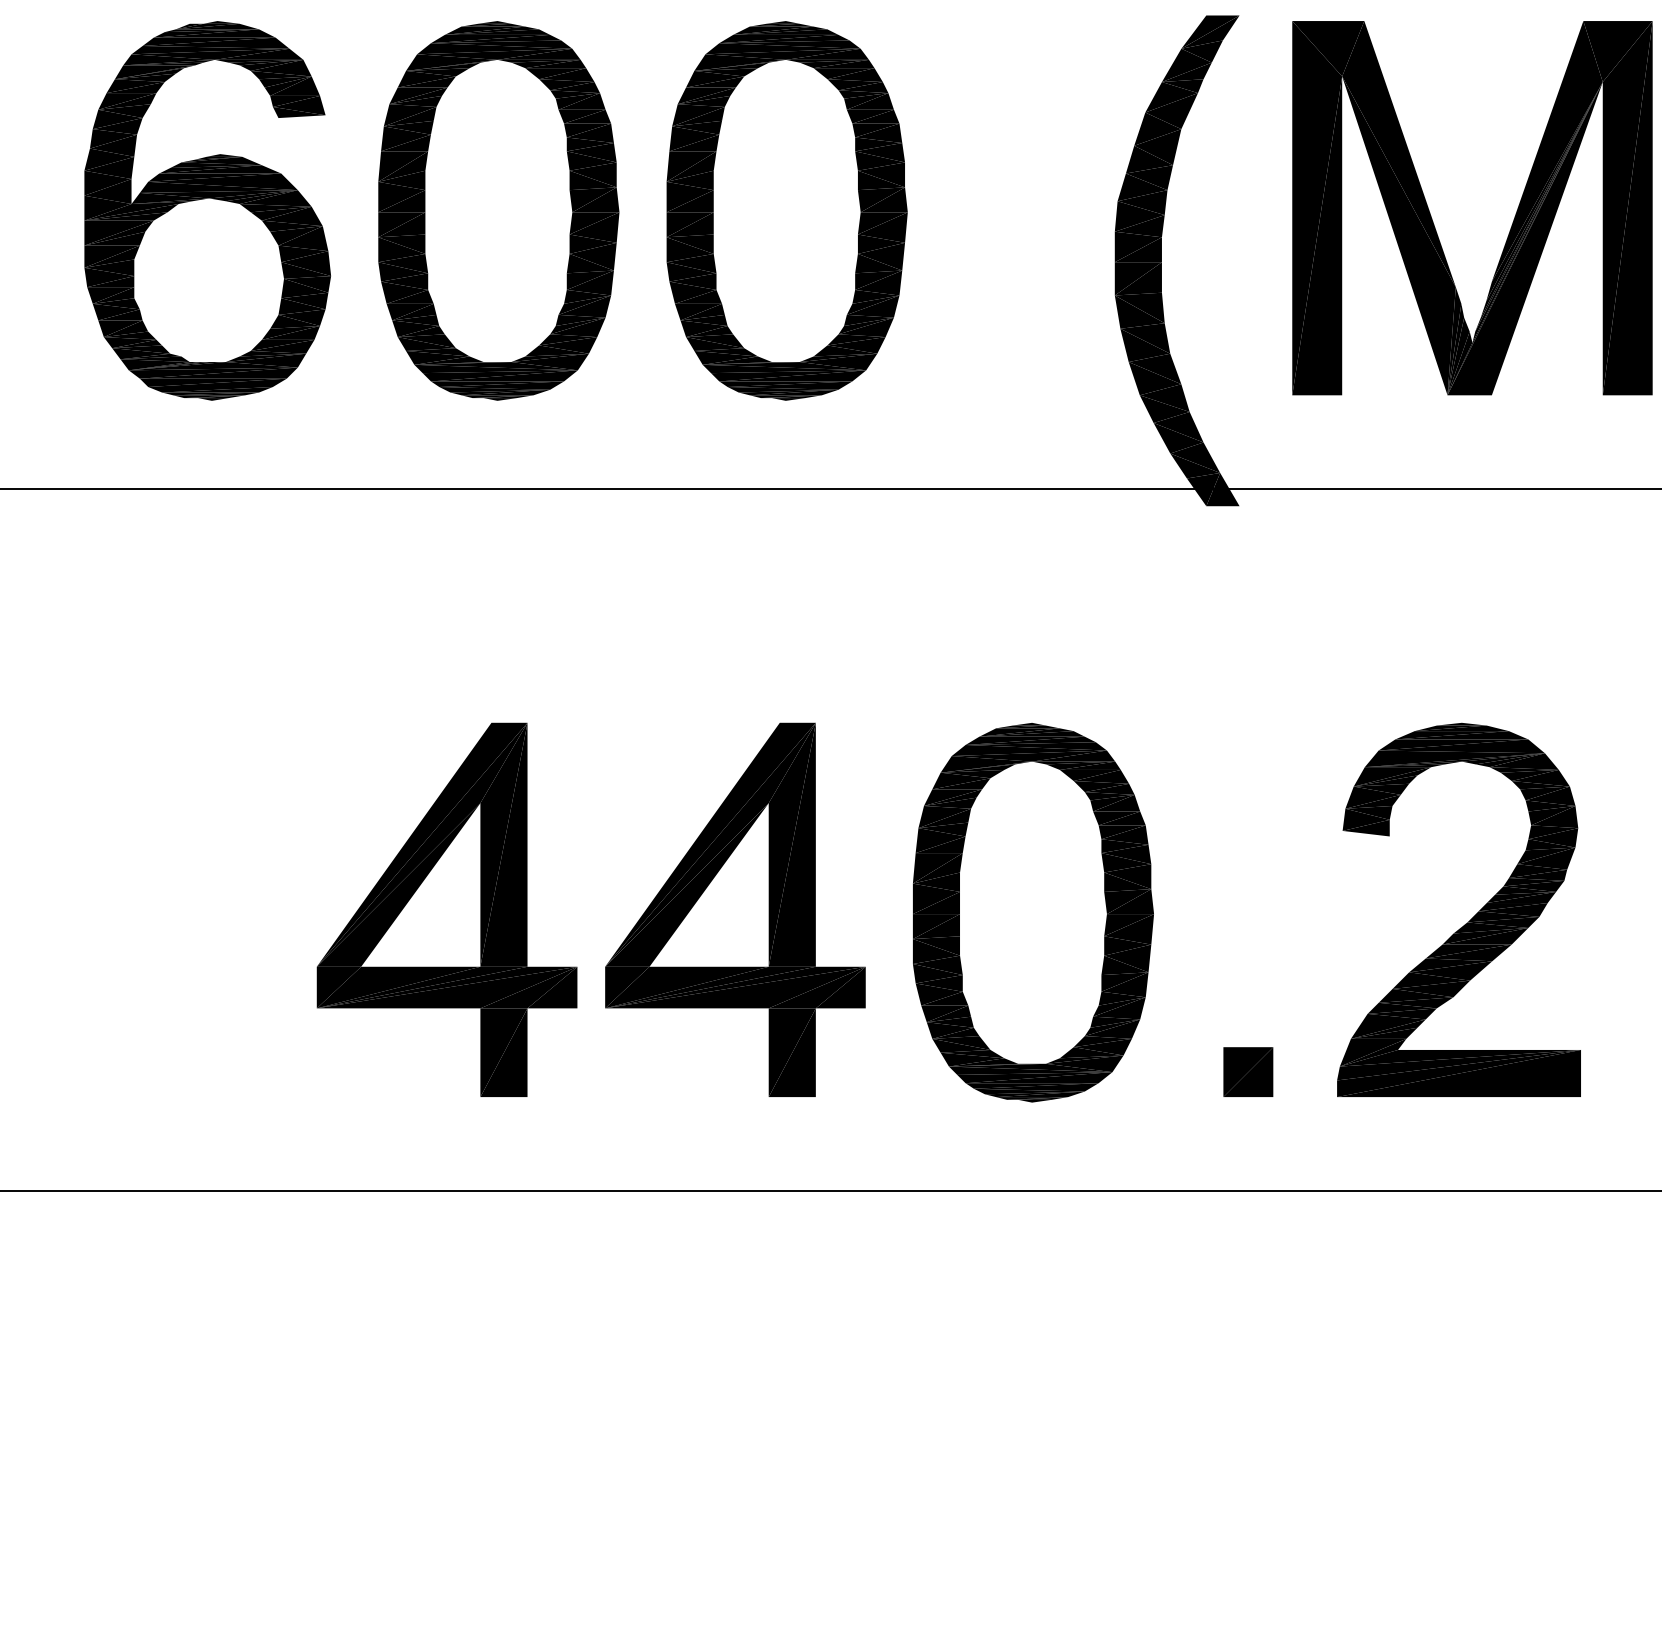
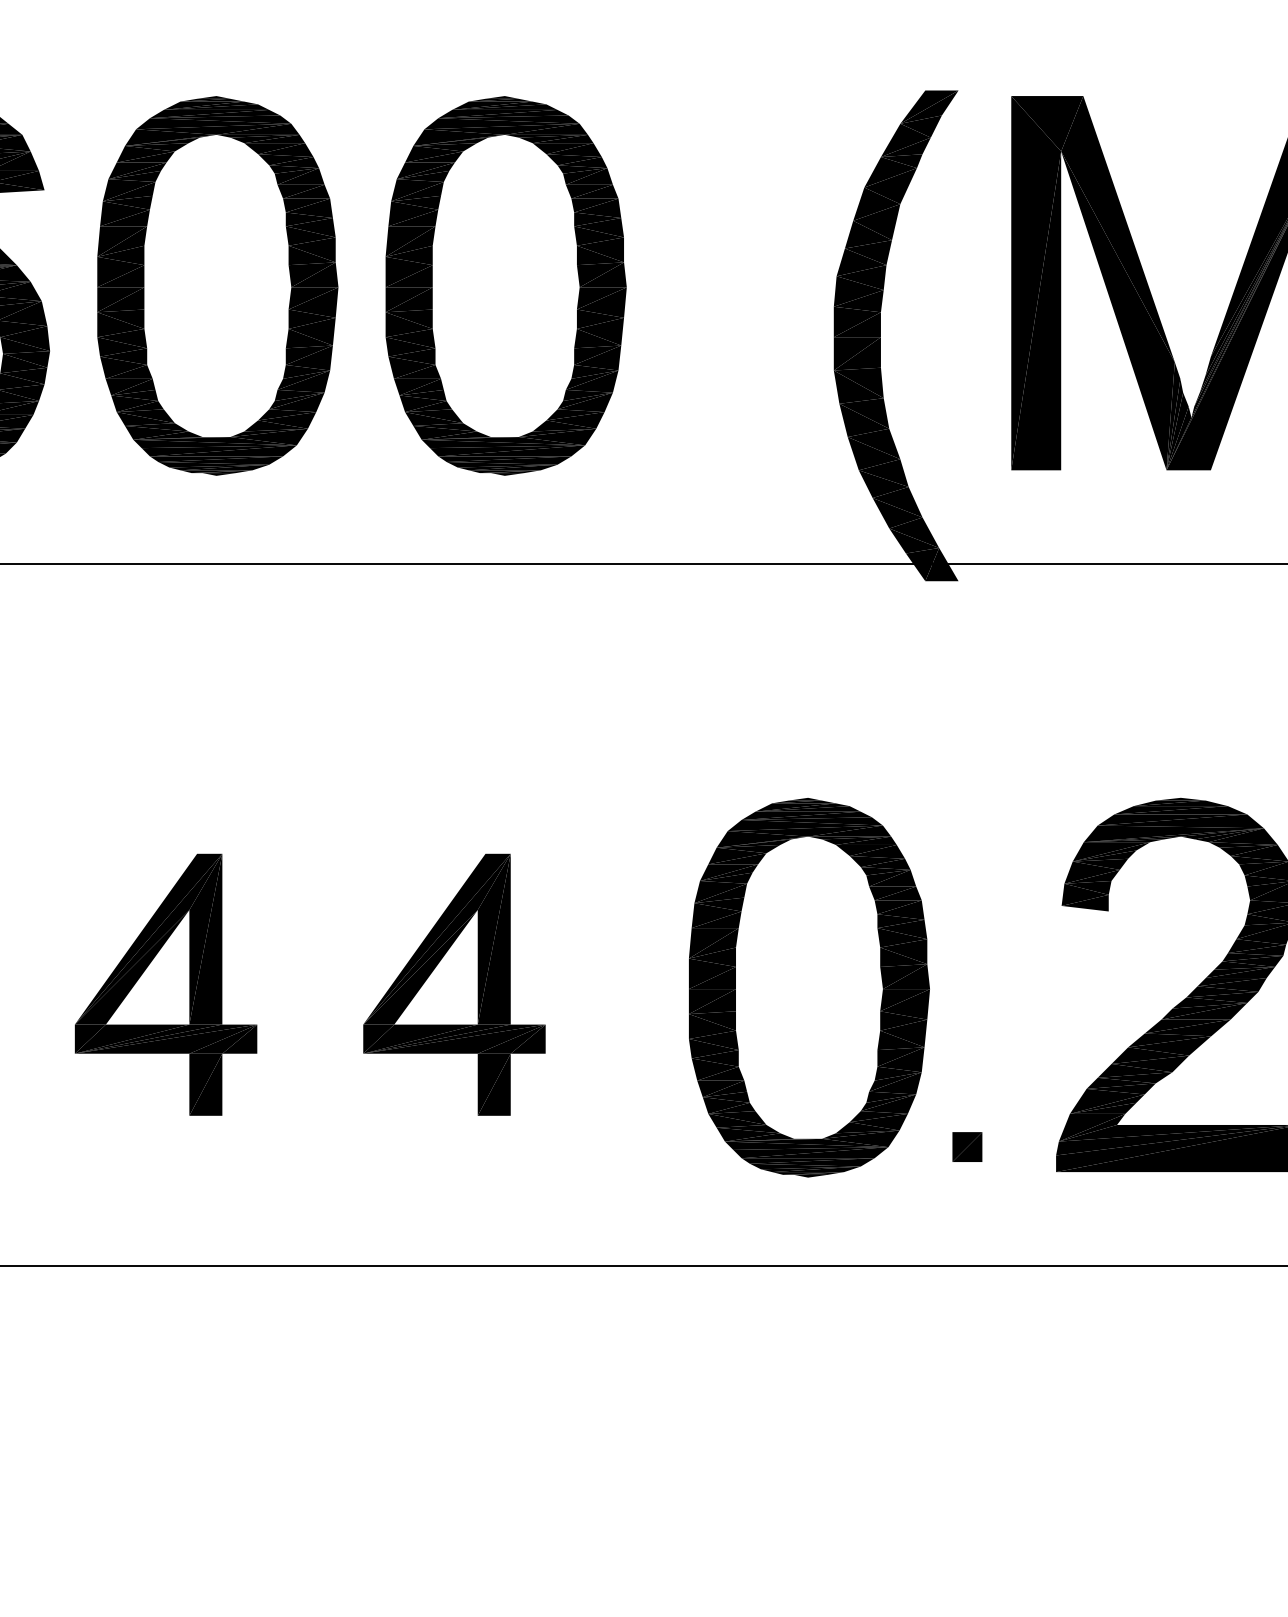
part: (446, 909) -> (165, 984), size x0.7
part: (735, 909) -> (454, 984), size x0.7
part: (1033, 912) -> (809, 987), moved
part: (1248, 1071) -> (967, 1146), size x0.6

